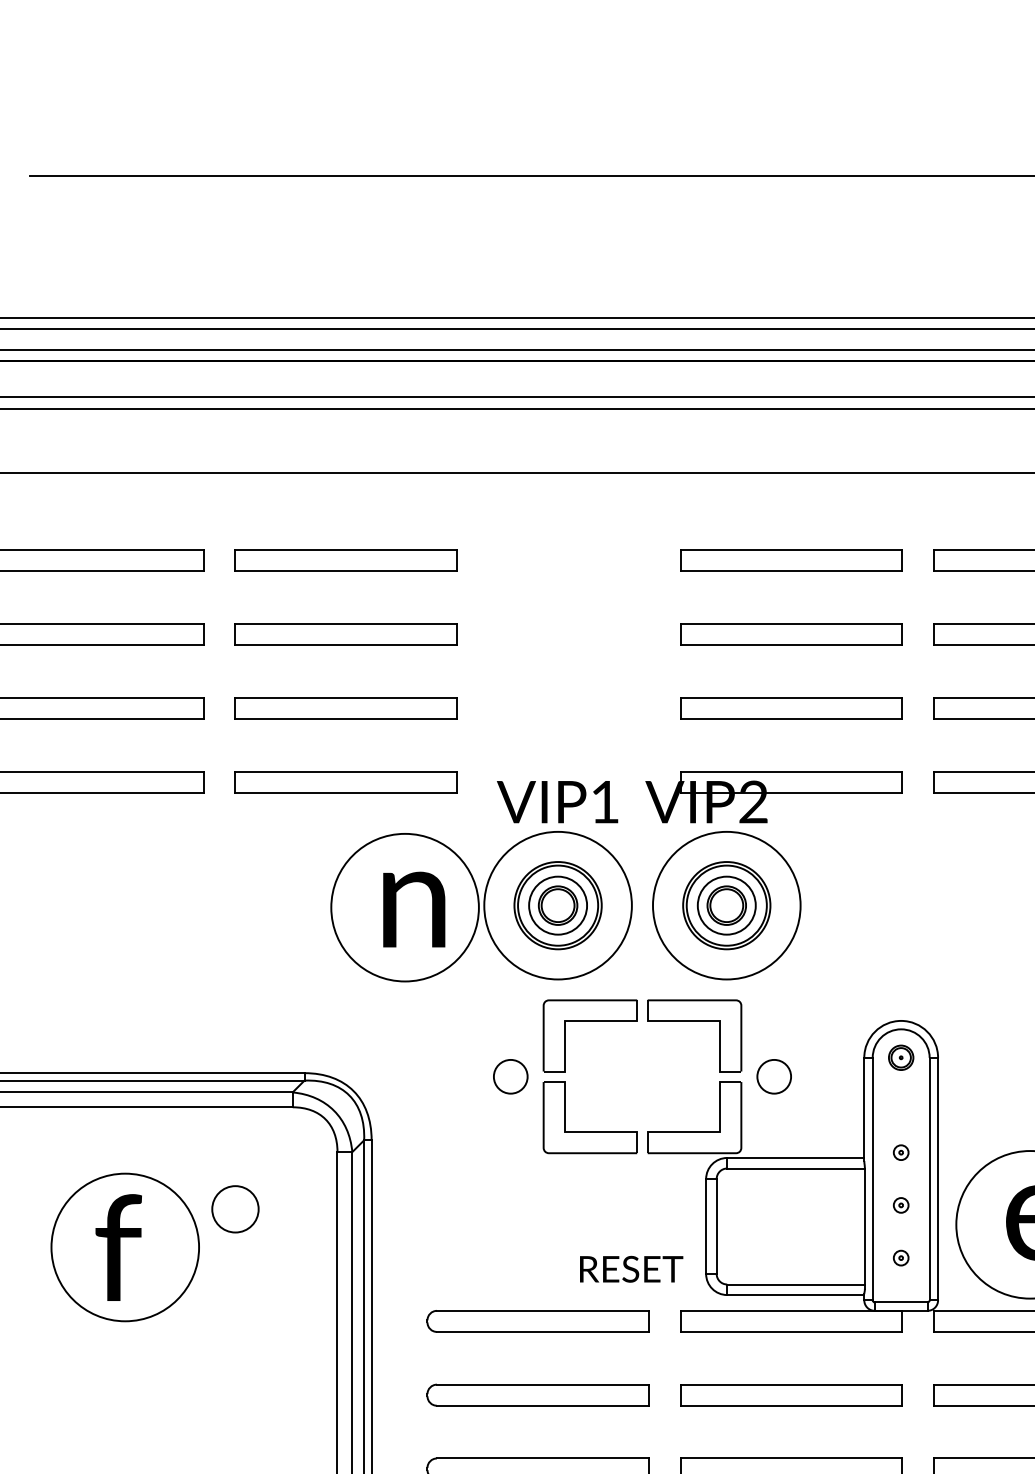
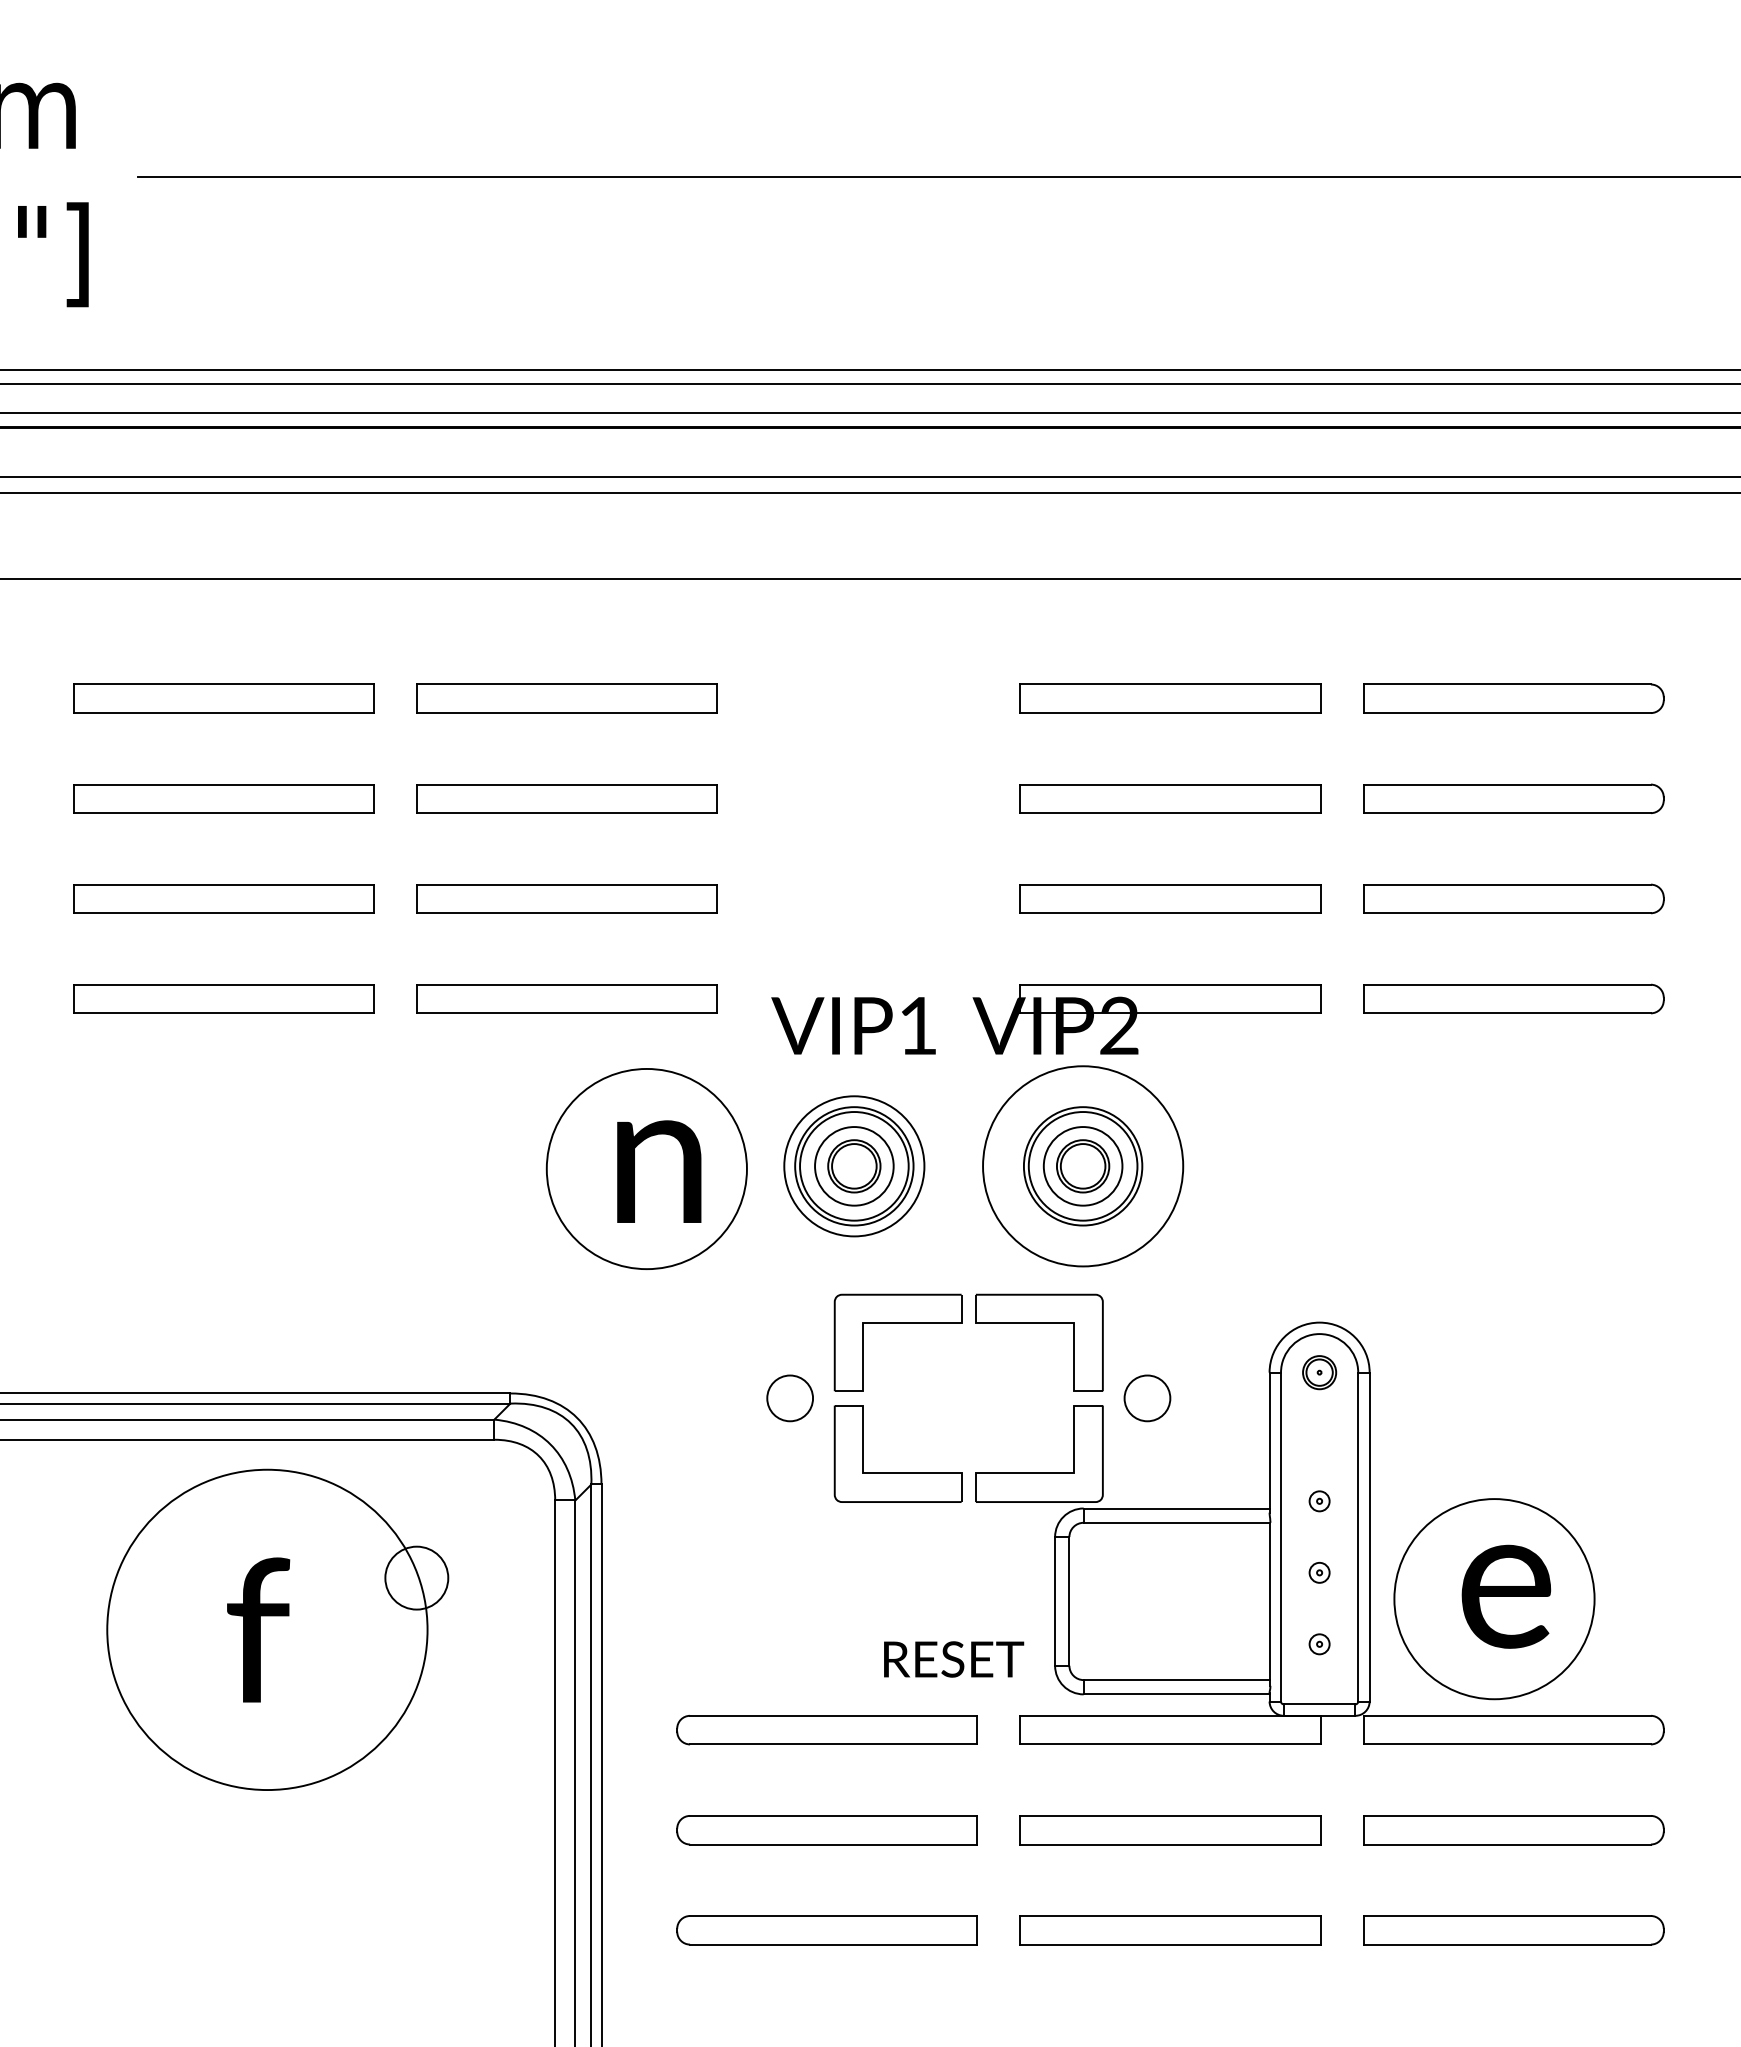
circle: (558, 905) -> (854, 1166), size x0.7
circle: (125, 1247) -> (267, 1629), size x1.6

